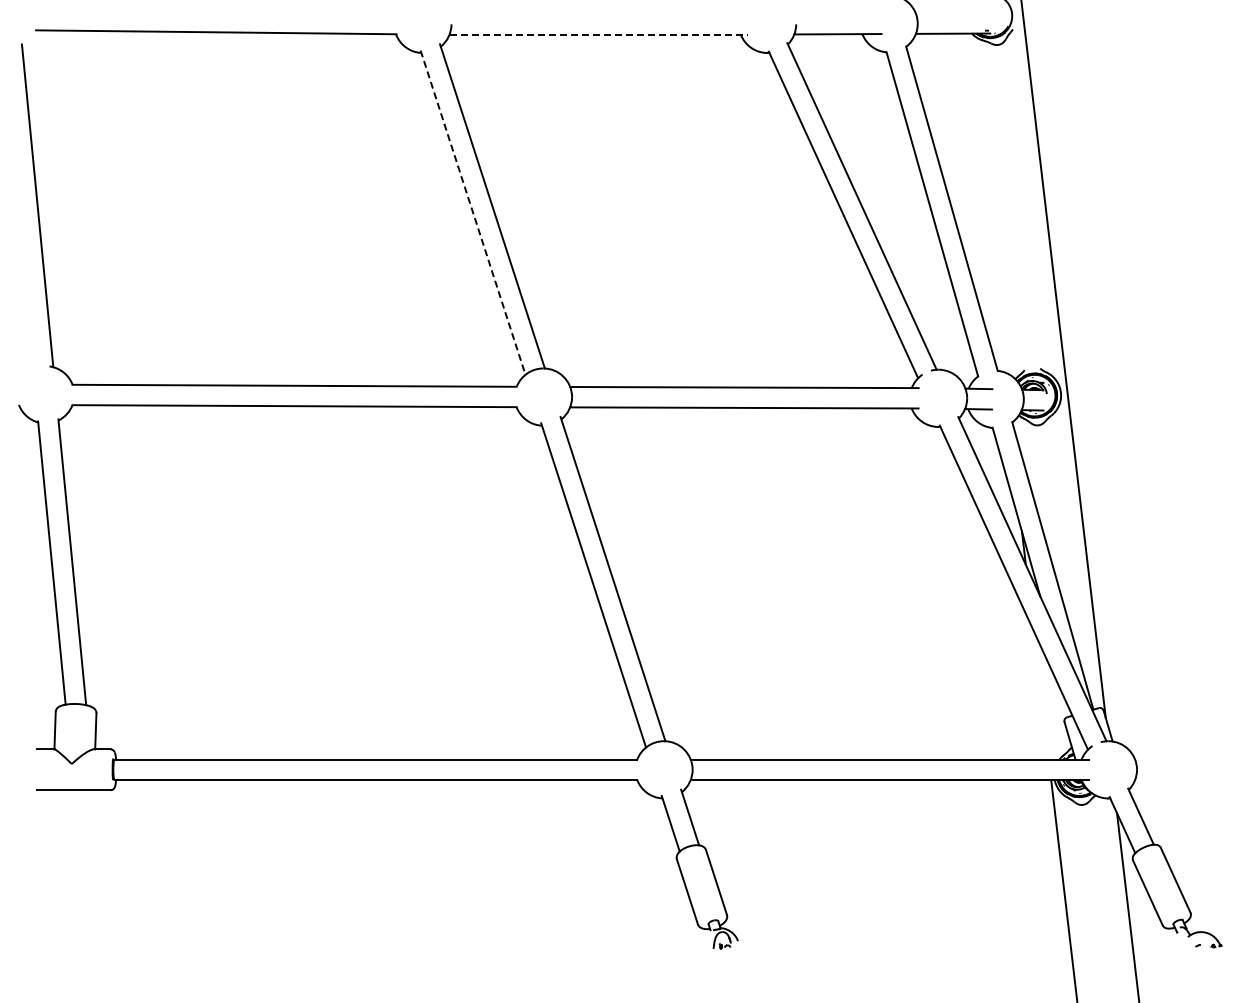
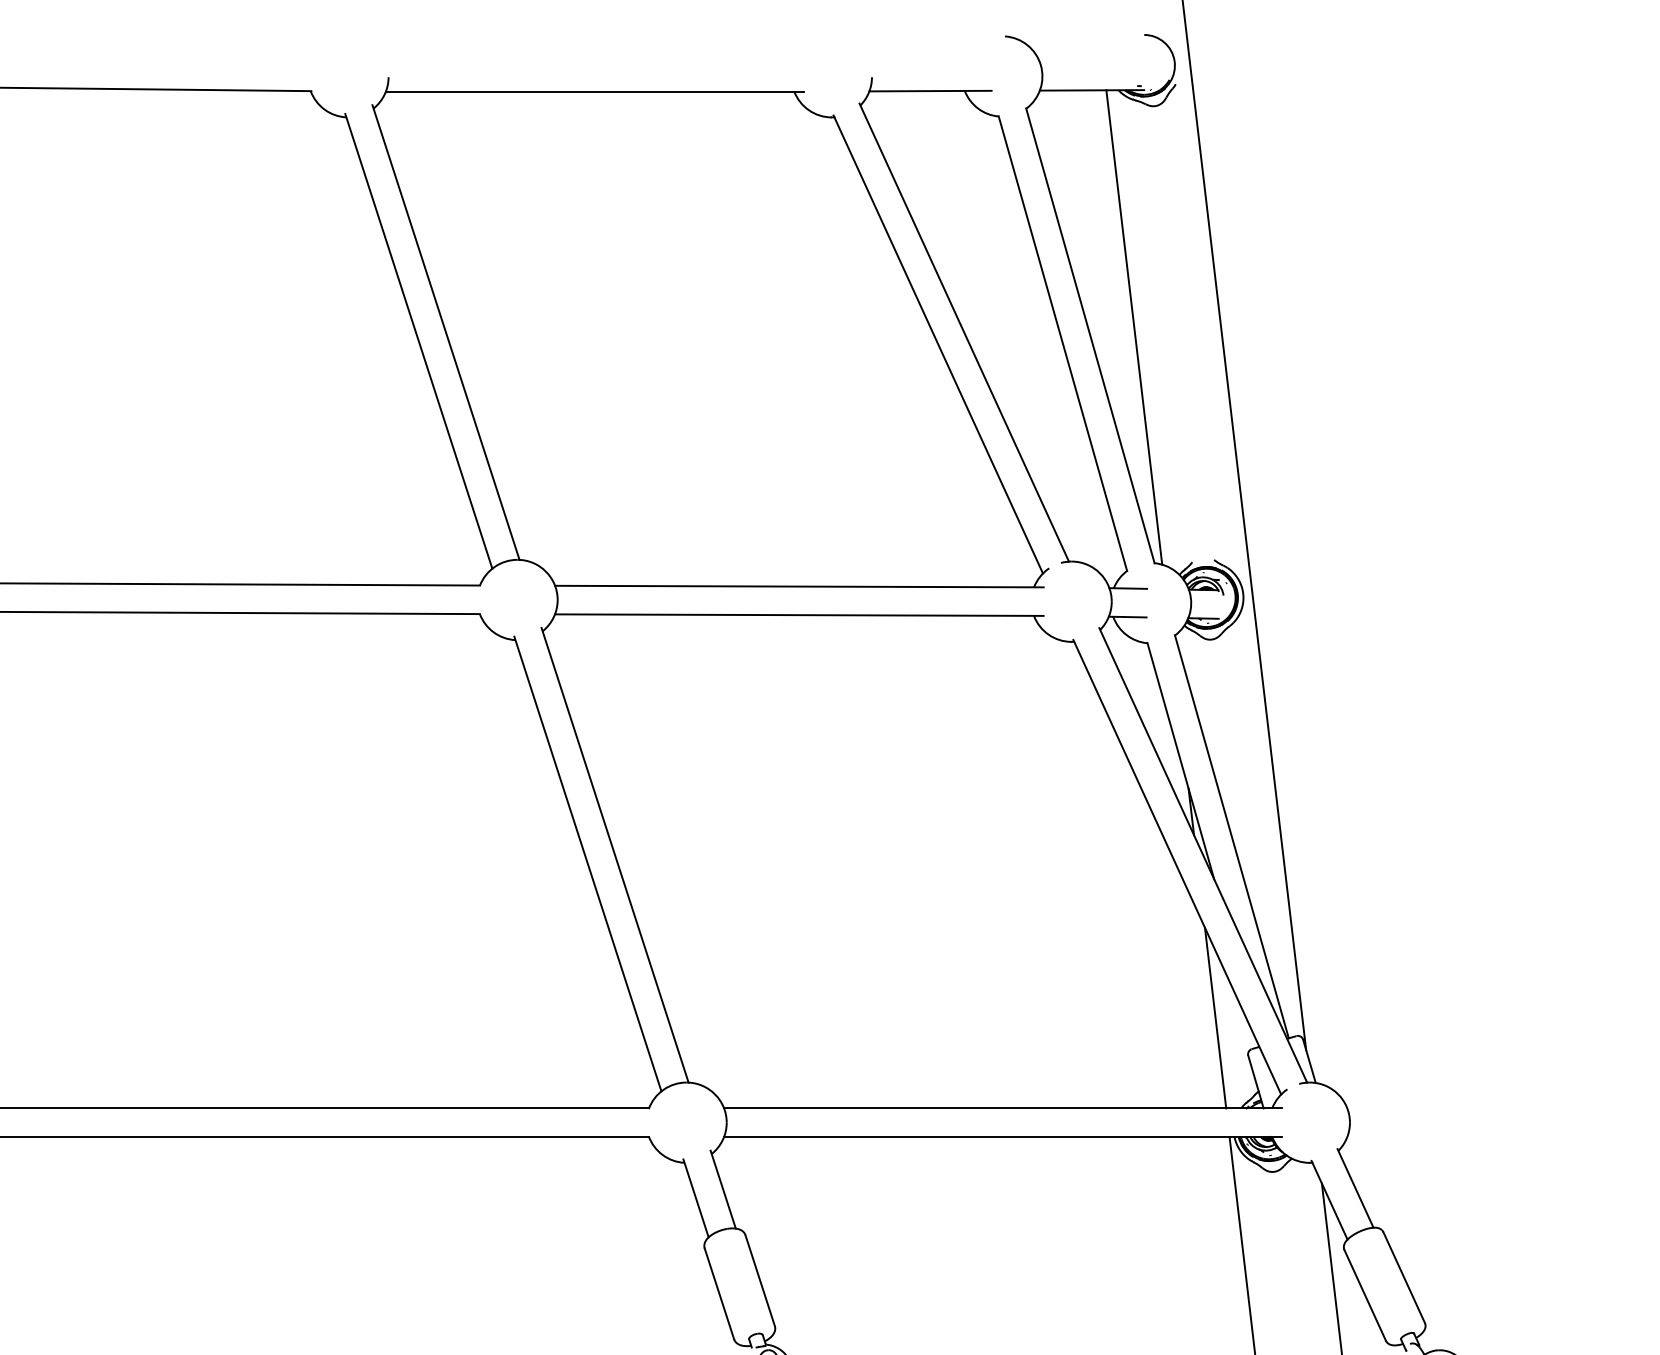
line: (599, 34) -> (596, 91), dashed -> solid
line: (983, 202) -> (1134, 327), added
line: (473, 213) -> (419, 342), dashed -> solid
line: (1040, 694) -> (1214, 1017), added

